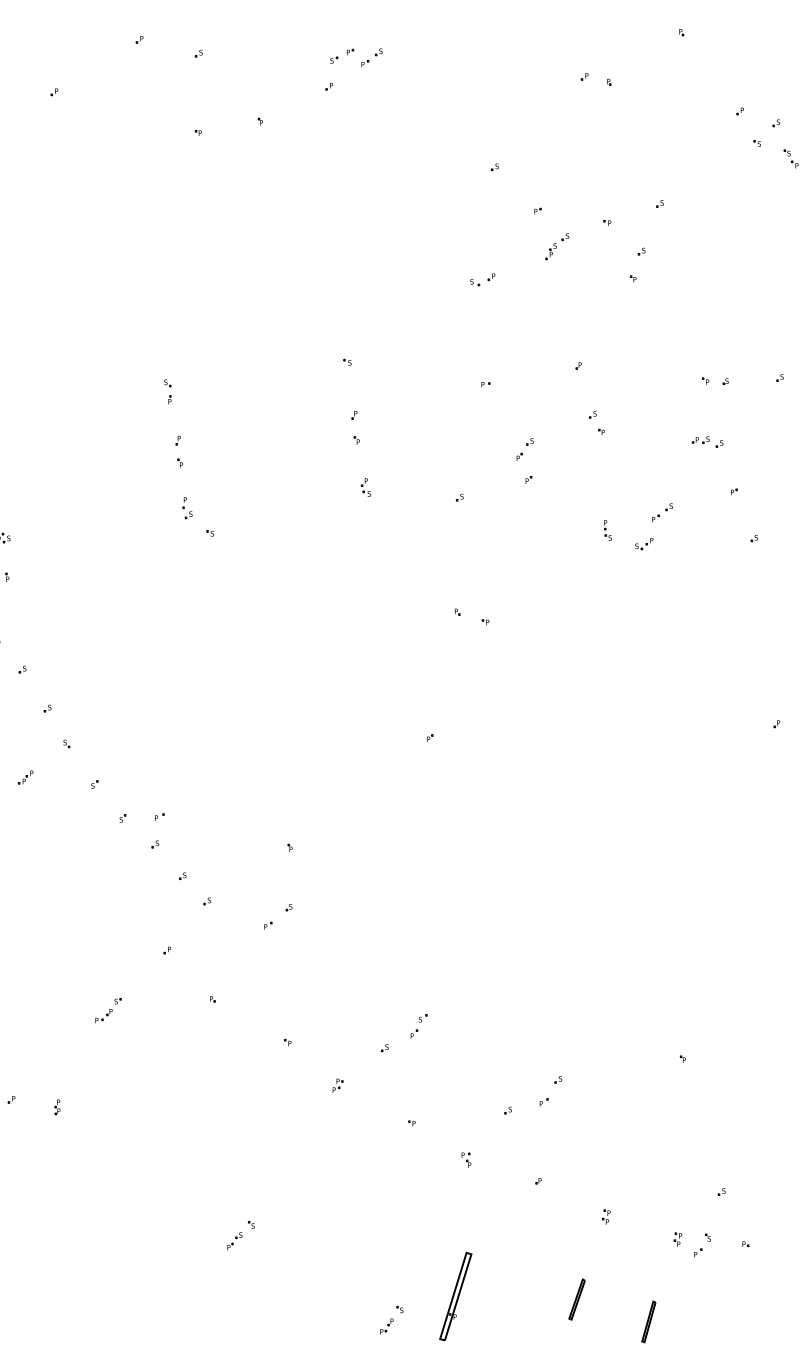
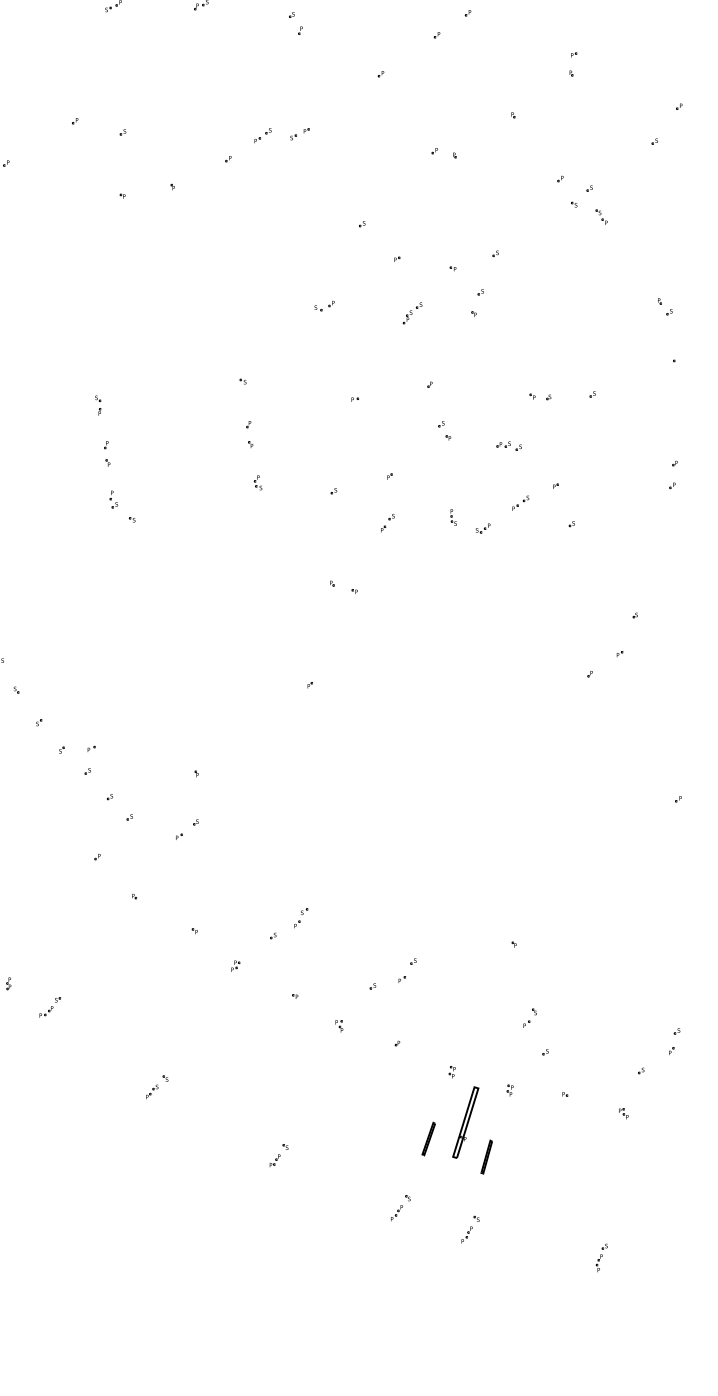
part: (341, 56) -> (299, 134), moved
part: (556, 247) -> (412, 313), moved
part: (482, 280) -> (324, 306), moved
part: (706, 441) -> (508, 445), moved
part: (524, 449) -> (387, 523), moved
part: (662, 511) -> (520, 502), moved
part: (107, 1010) -> (49, 1007), moved
part: (701, 1244) -> (529, 1017), moved
part: (455, 1296) -> (465, 1122), moved

